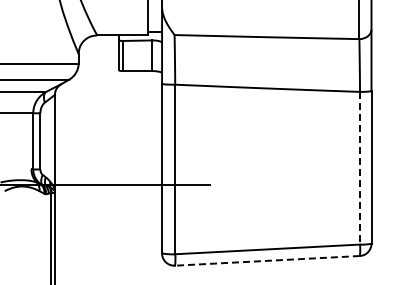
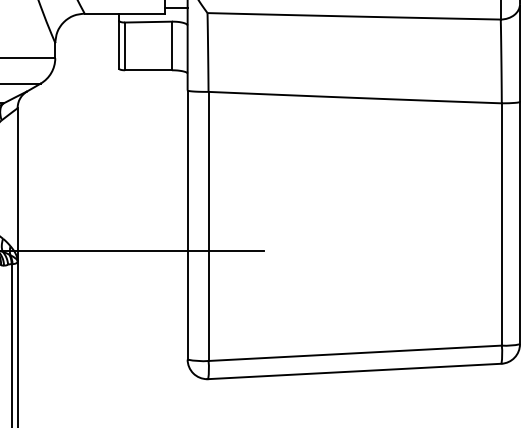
line: (360, 168) -> (502, 224), dashed -> solid
line: (267, 260) -> (354, 370), dashed -> solid

